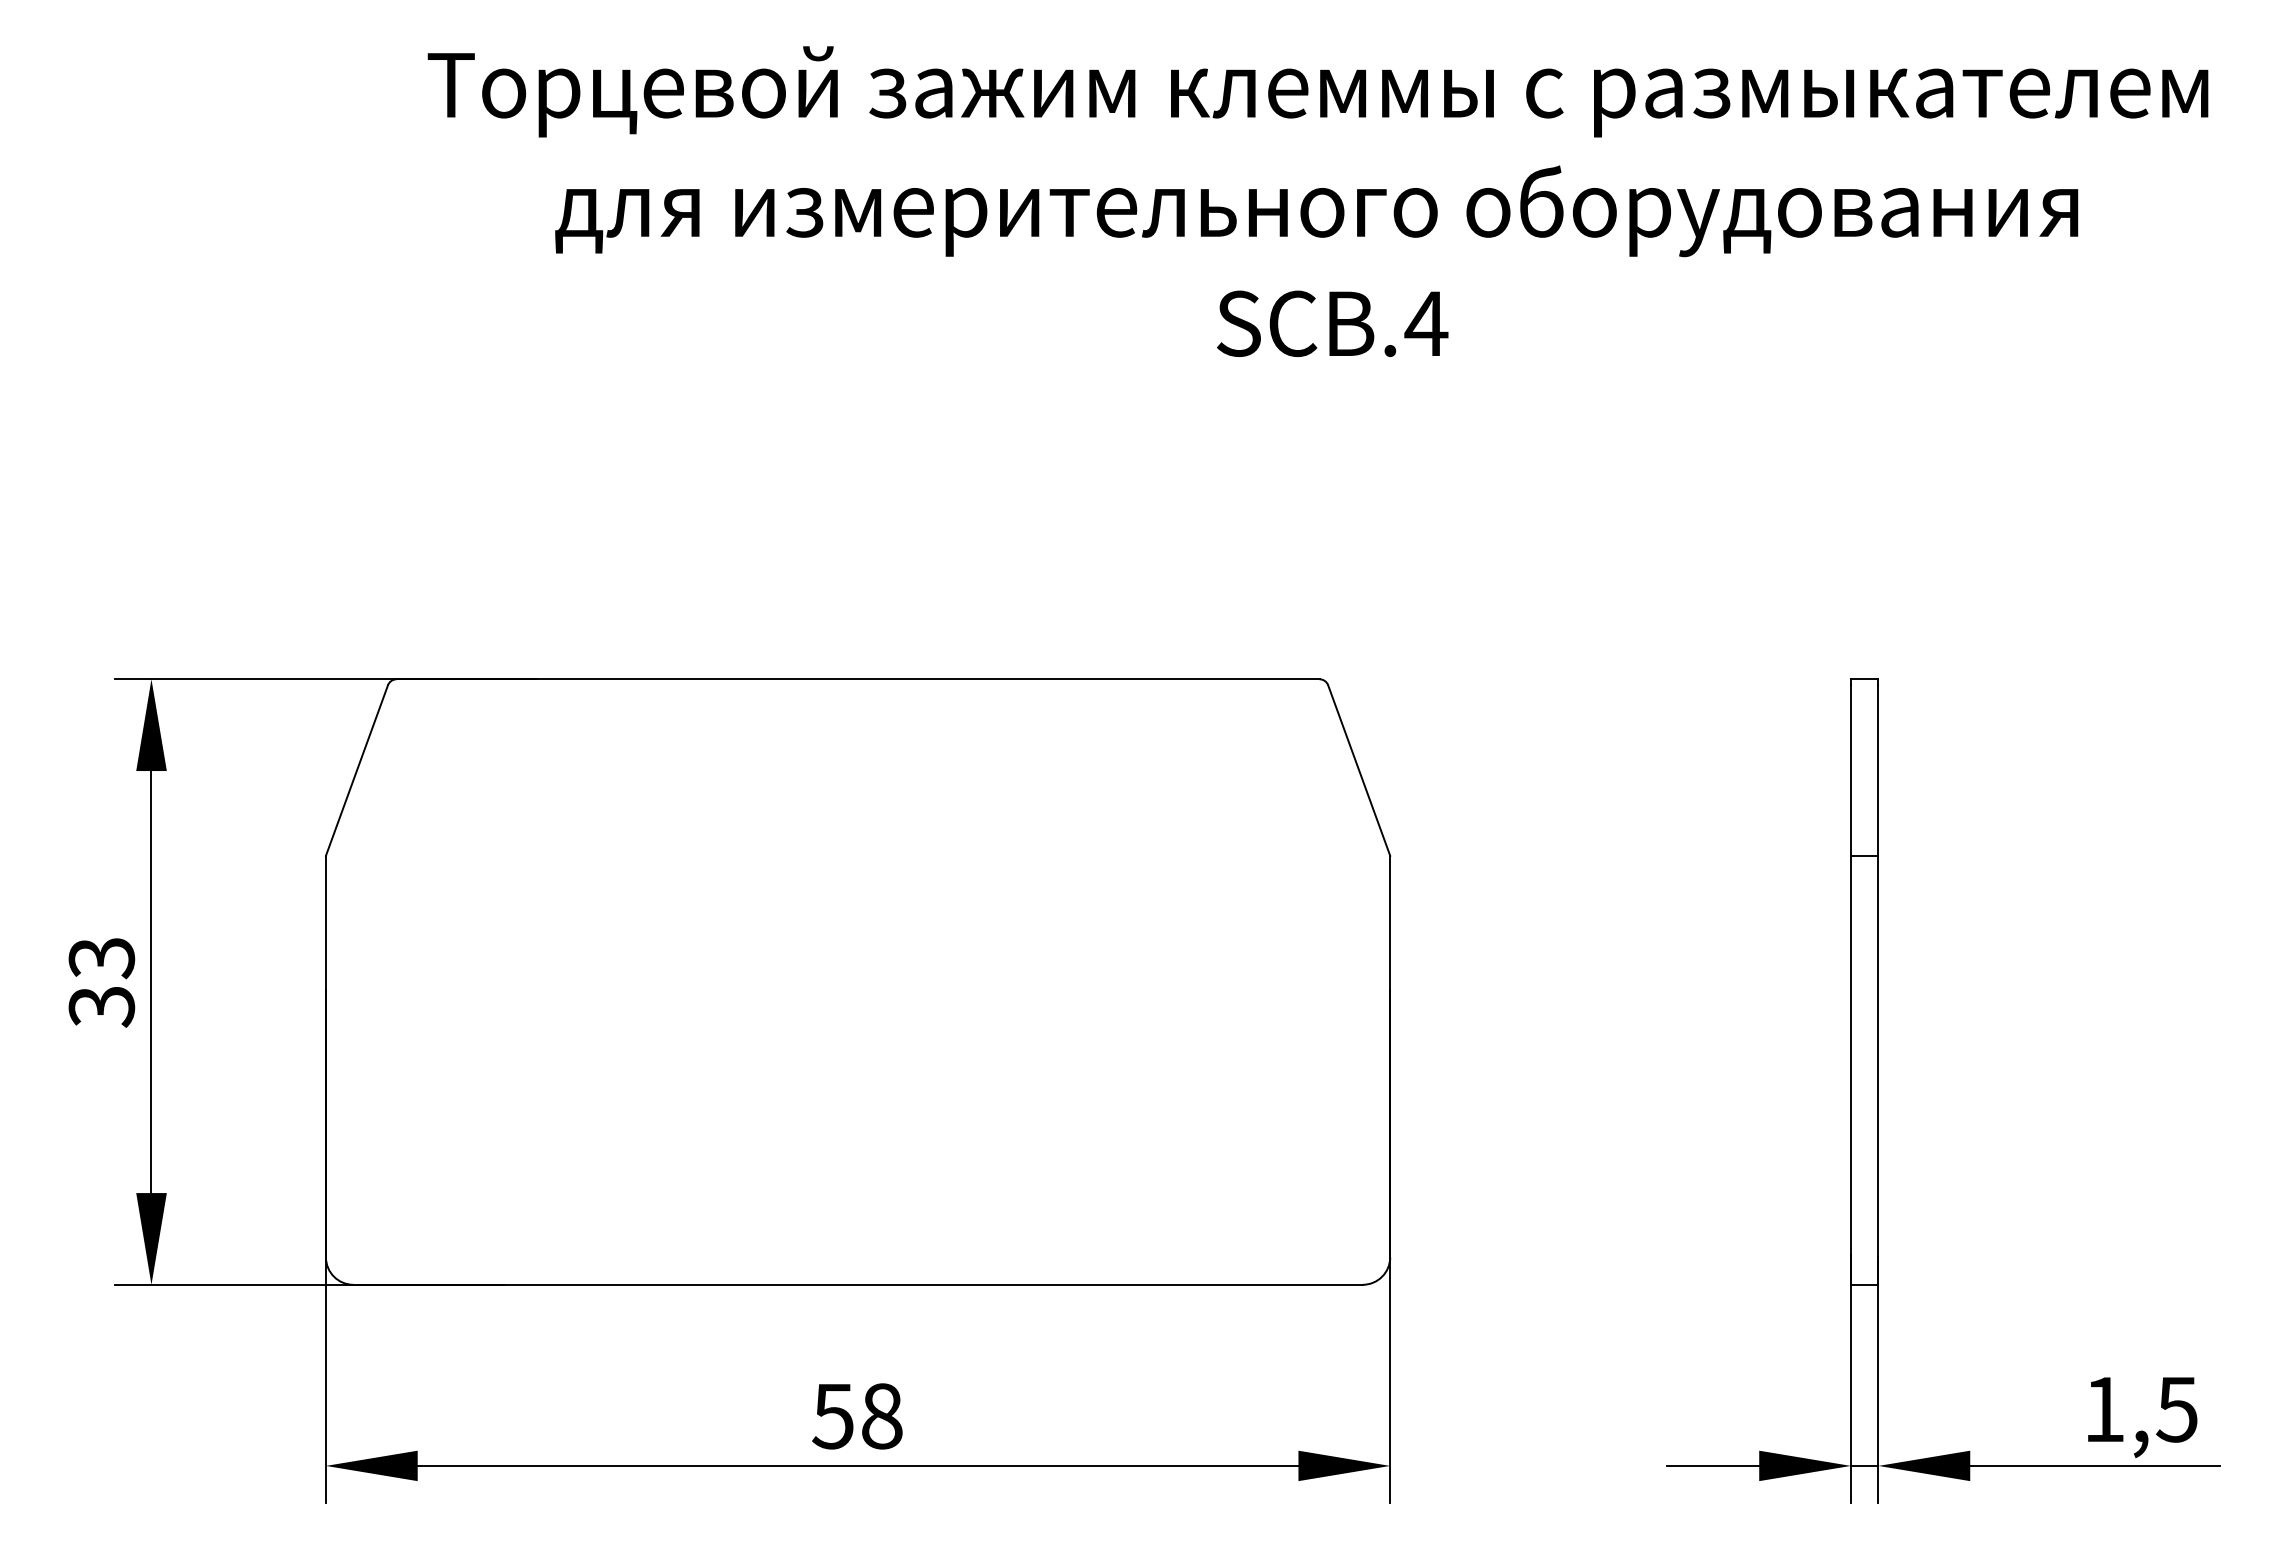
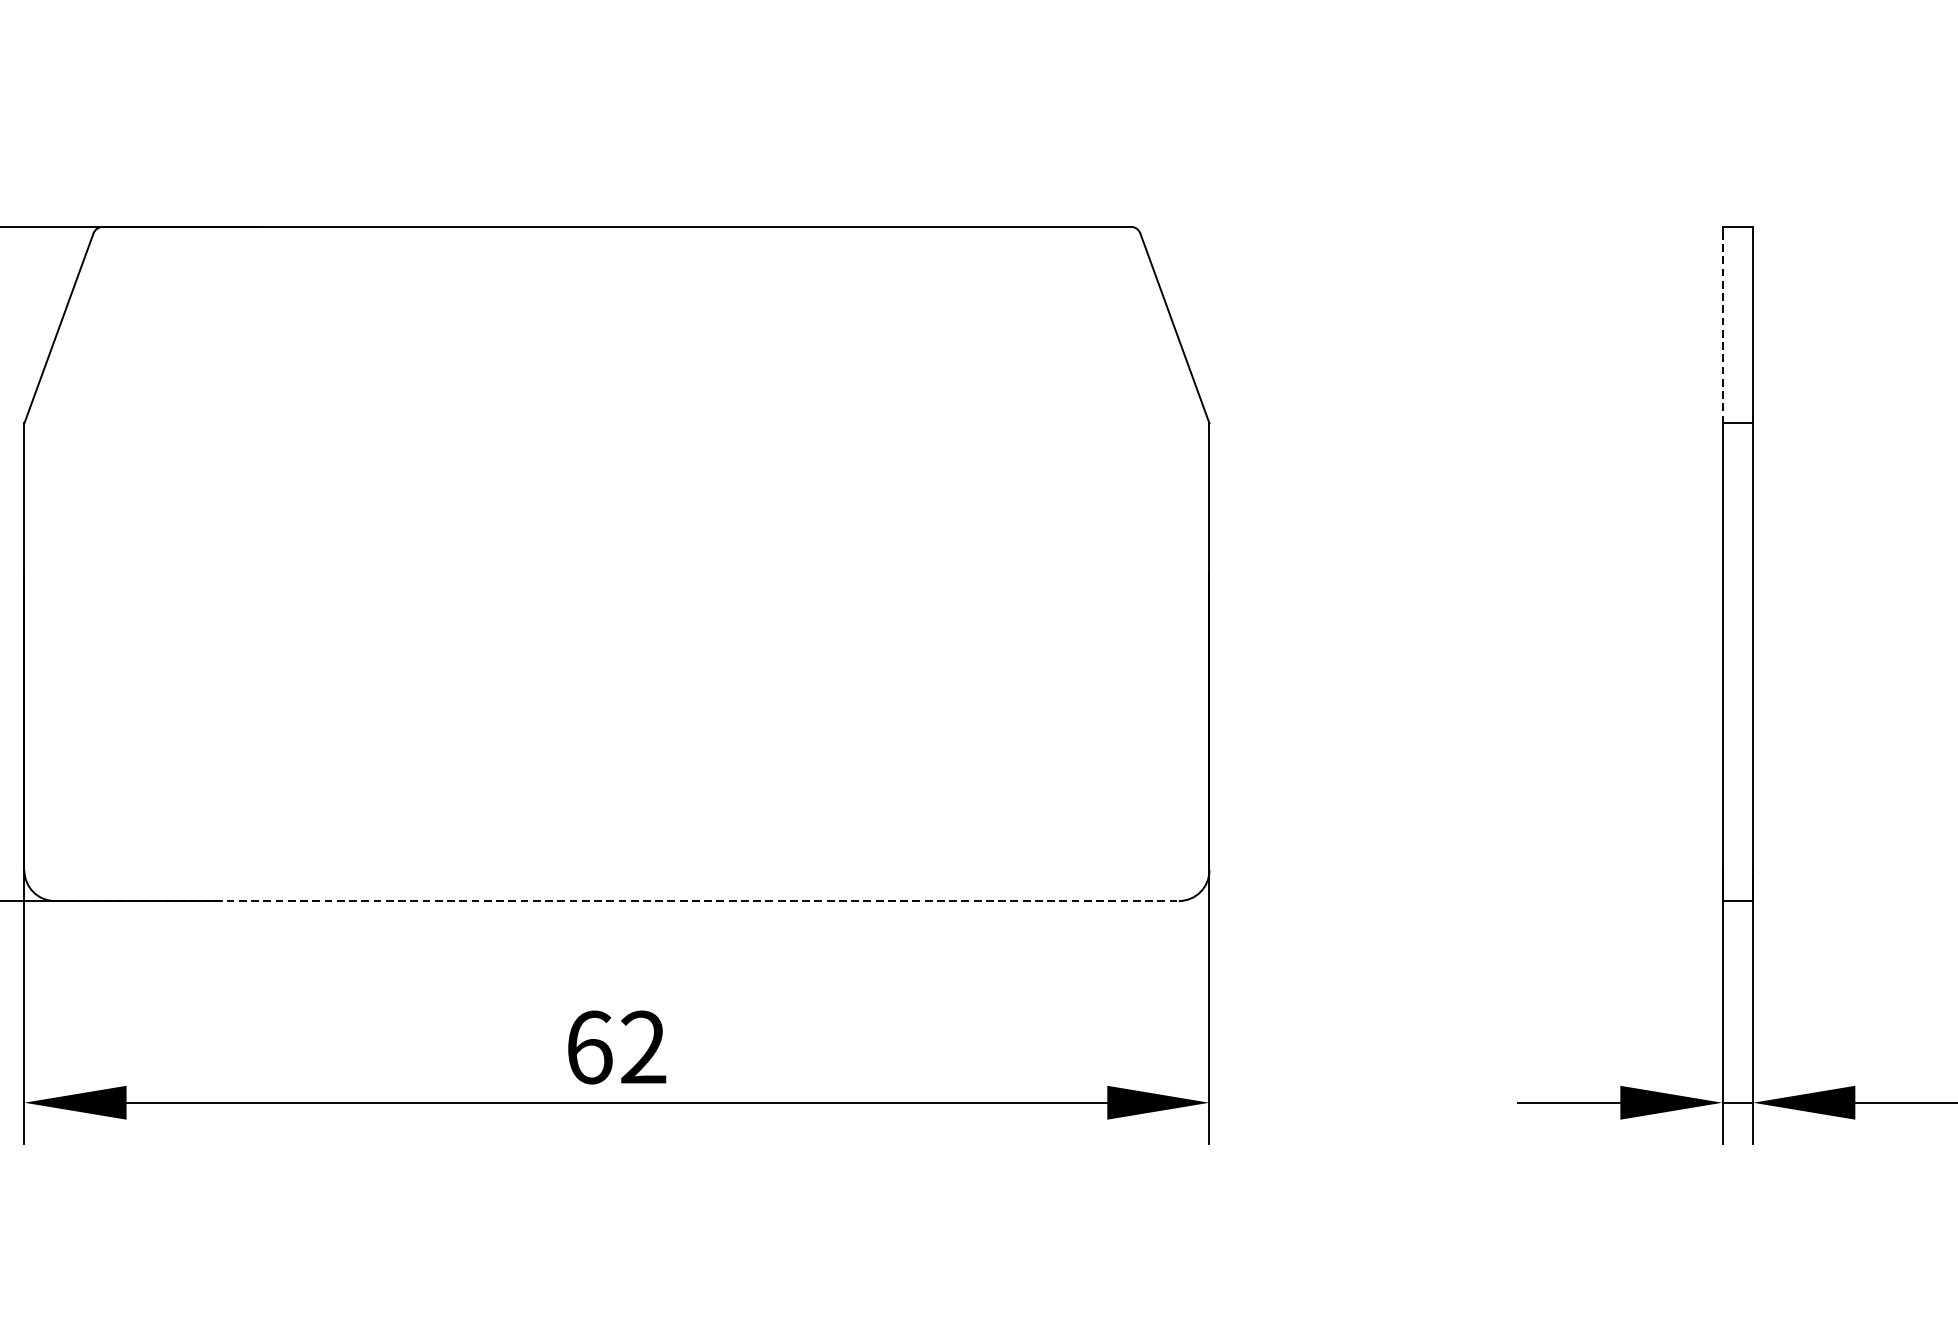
line: (1850, 770) -> (1721, 328), solid -> dashed
line: (858, 1284) -> (617, 900), solid -> dashed
text: (857, 1416) -> (616, 1047), 58 -> 62

